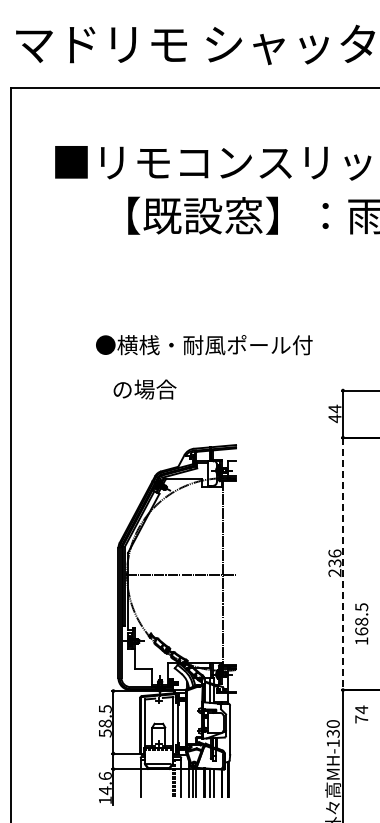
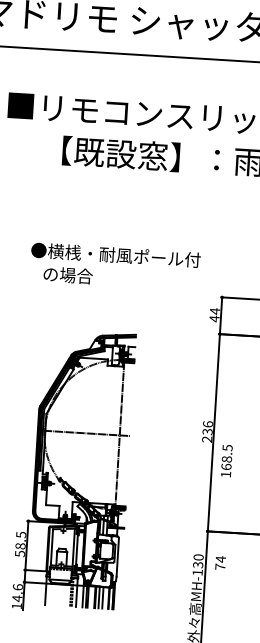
text: (144, 389) -> (67, 275), moved
line: (343, 564) -> (214, 433), dashed -> solid
text: (361, 623) -> (226, 460), moved
text: (361, 714) -> (220, 563), moved

